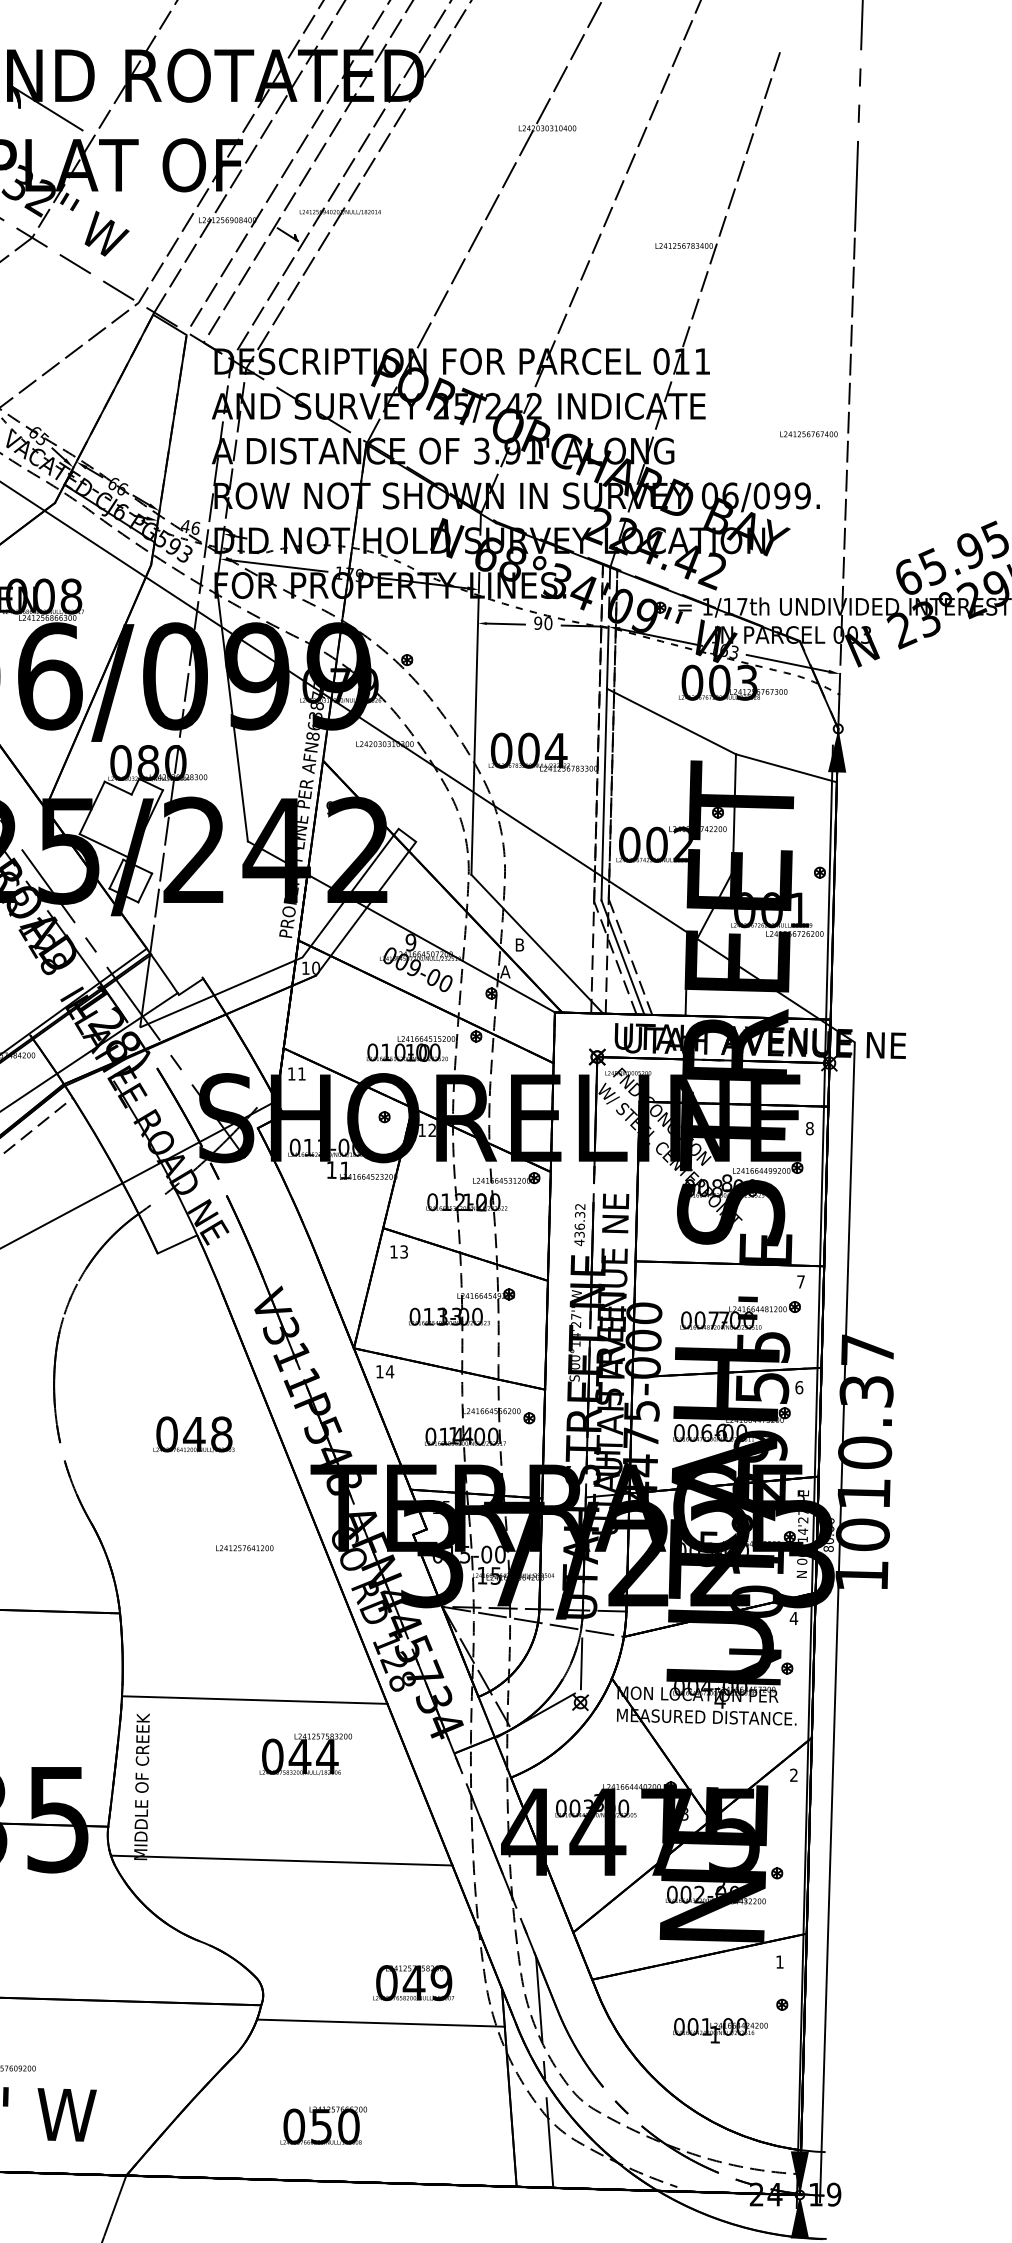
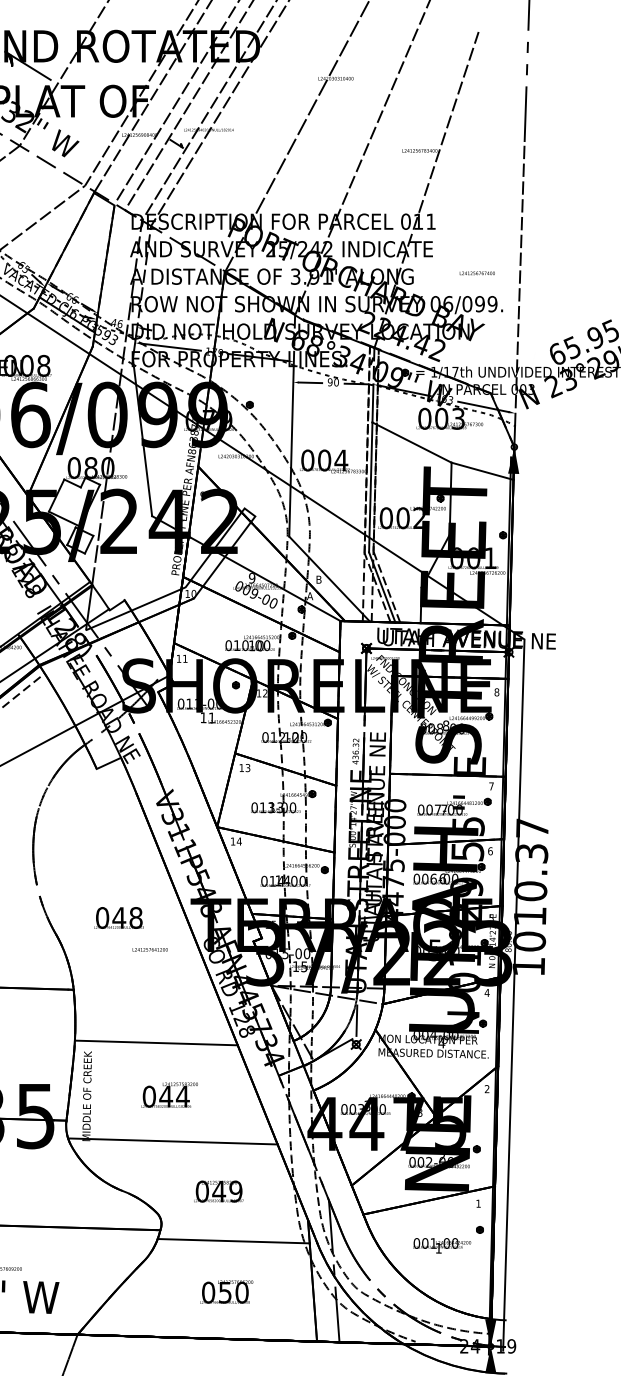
text: (807, 434) -> (476, 273), moved
text: (193, 1433) -> (118, 917), moved
text: (305, 1753) -> (169, 1094), moved
text: (413, 1982) -> (218, 1191), moved
text: (323, 2124) -> (226, 1291), moved

